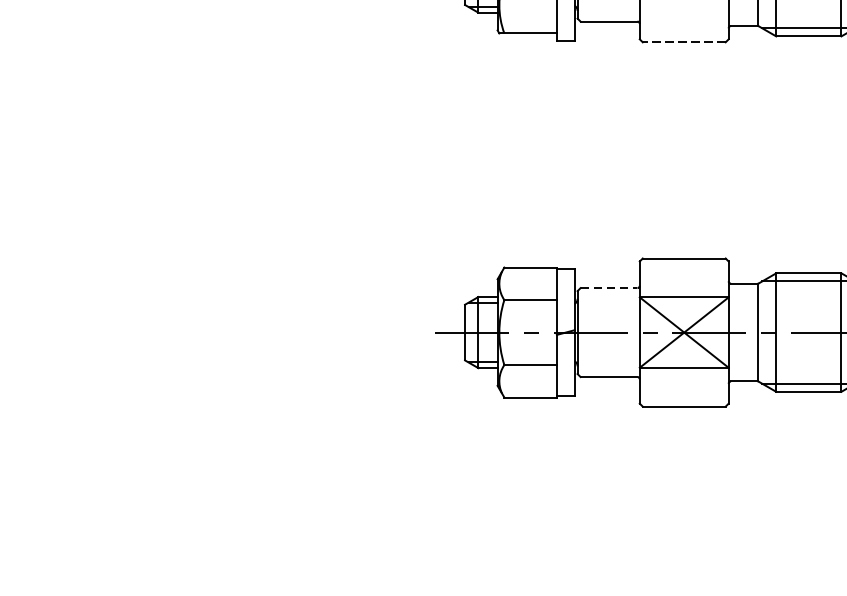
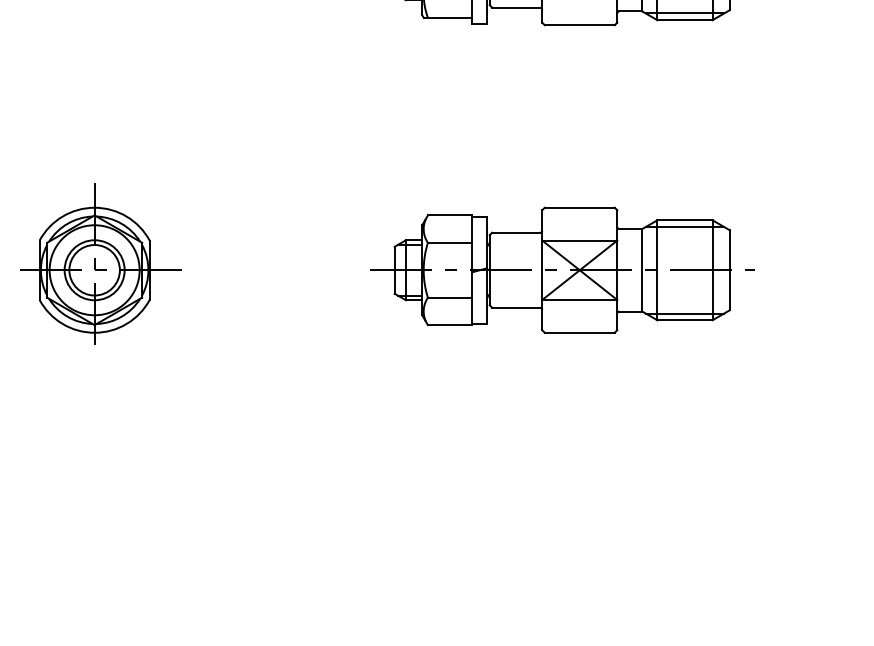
line: (683, 42) -> (579, 25), dashed -> solid
line: (609, 287) -> (516, 232), dashed -> solid
part: (116, 324) -> (100, 263), added

